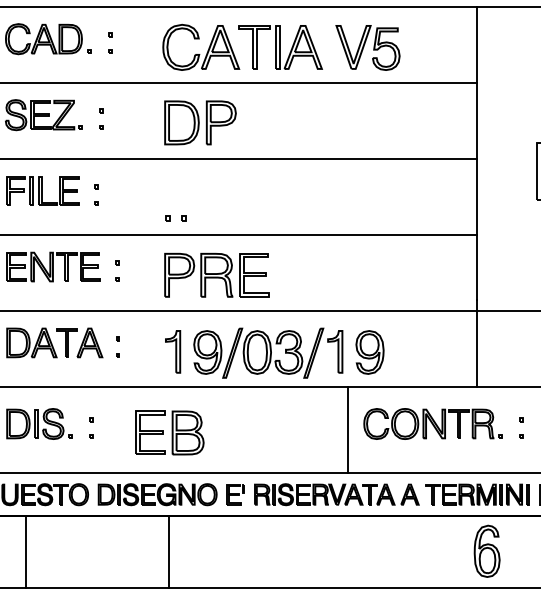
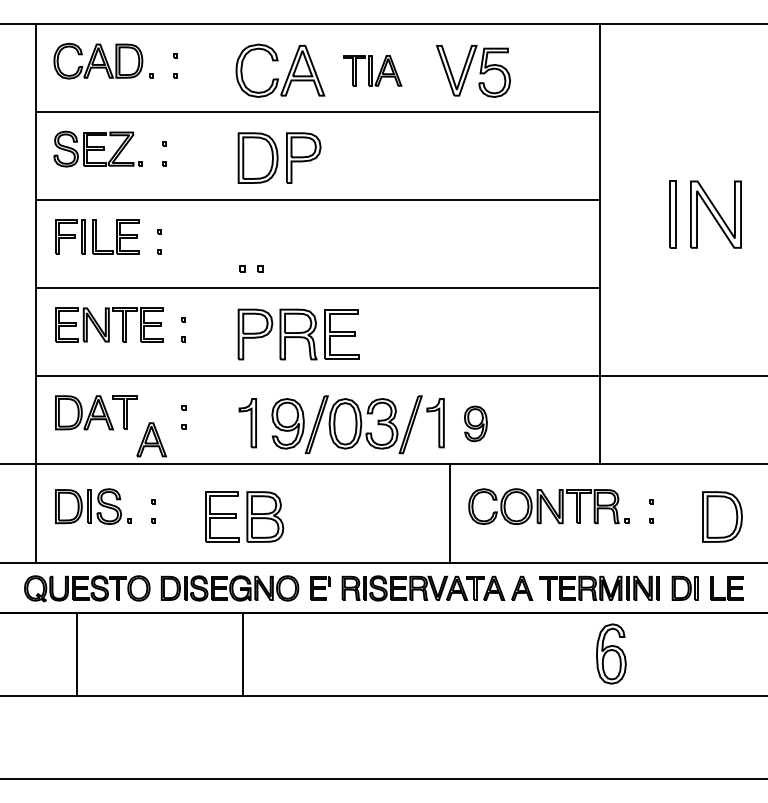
part: (280, 47) -> (372, 70), size x0.6
part: (89, 342) -> (151, 439), moved
part: (369, 352) -> (475, 423), size x0.7

